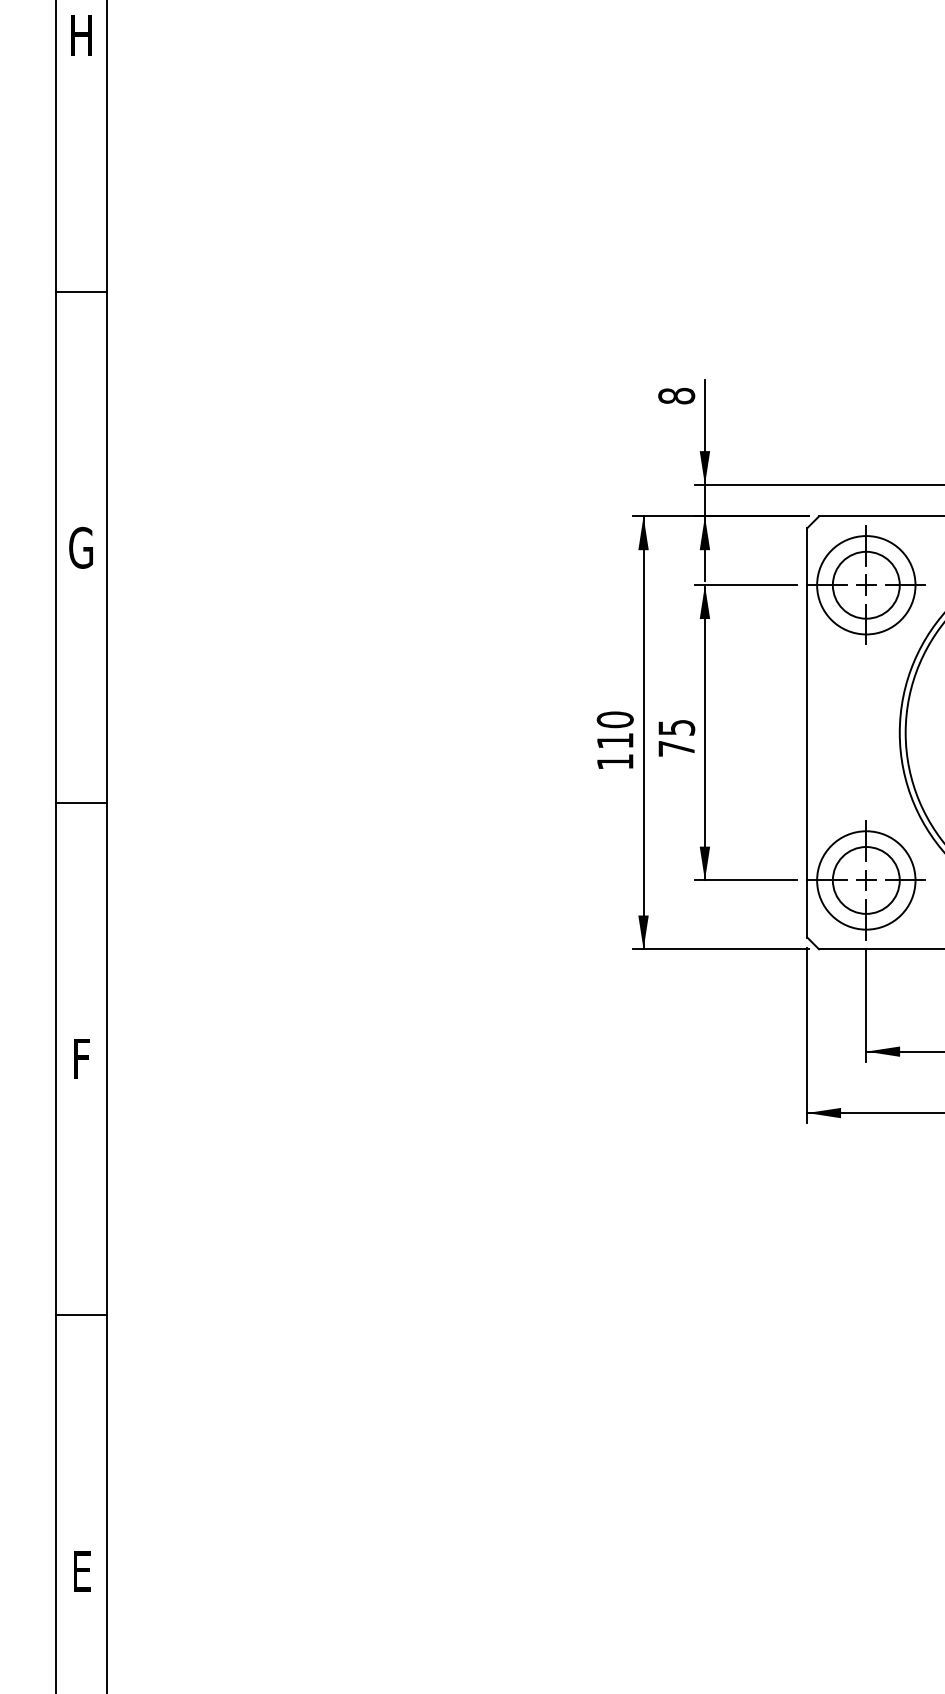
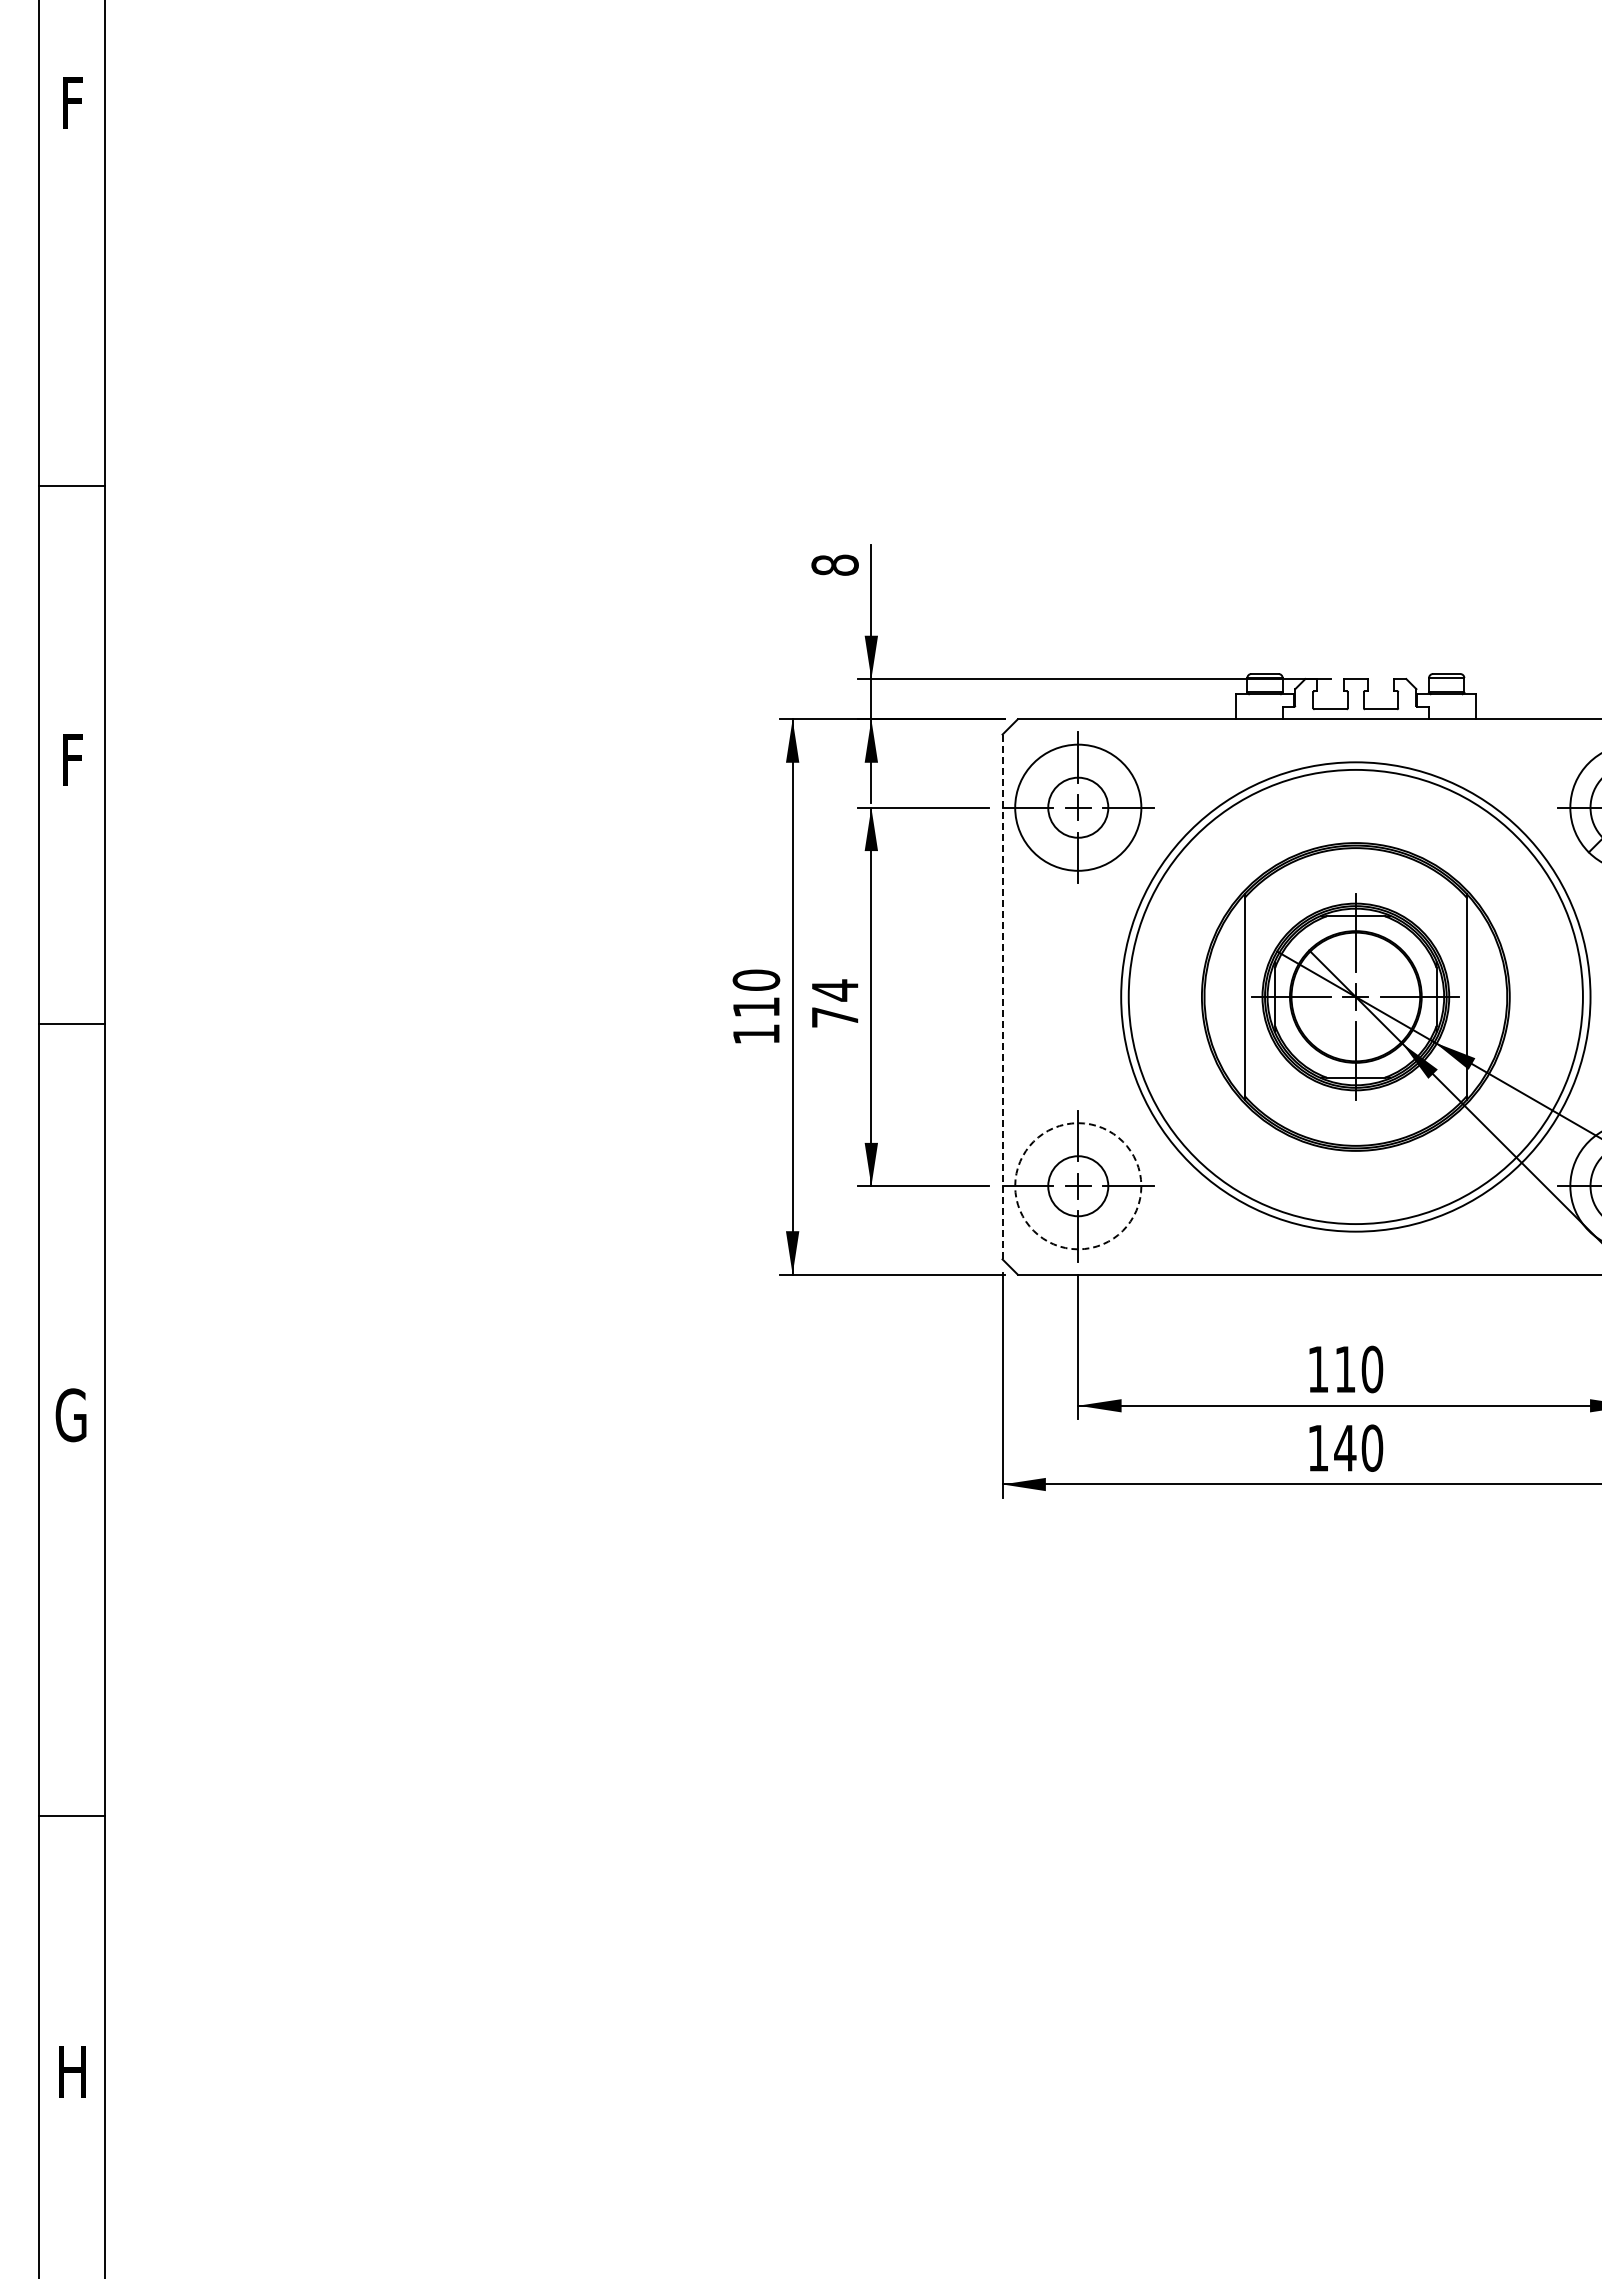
text: (81, 35) -> (72, 102), H -> F
line: (81, 291) -> (72, 486), moved
text: (81, 547) -> (71, 759), G -> F
circle: (866, 585) -> (1078, 807), size x0.7
text: (676, 727) -> (835, 990), 75 -> 74
line: (807, 733) -> (1002, 997), solid -> dashed
line: (81, 803) -> (72, 1024), moved
circle: (866, 880) -> (1078, 1186), size x0.7
circle: (866, 880) -> (1078, 1186), solid -> dashed
text: (80, 1059) -> (70, 1415), F -> G
line: (81, 1315) -> (72, 1816), moved
text: (81, 1570) -> (72, 2071), E -> H

